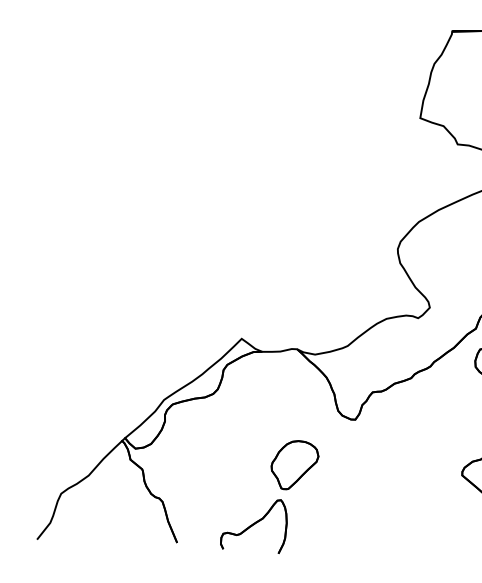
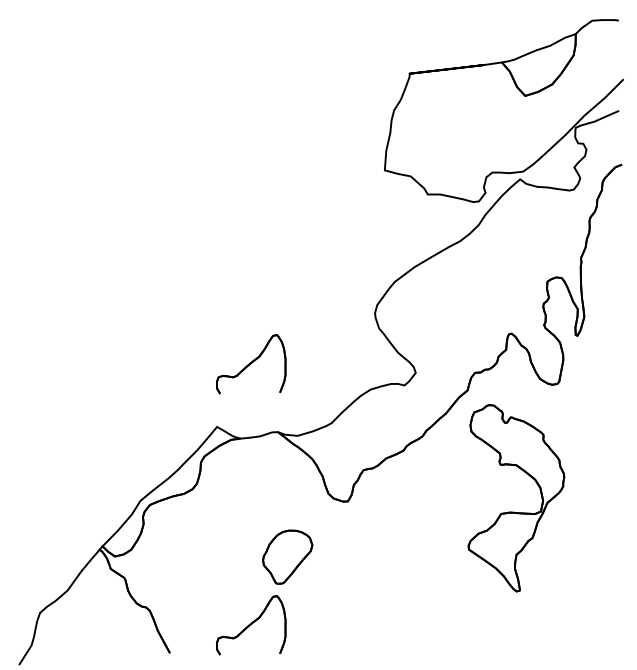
part: (279, 284) -> (251, 364), added

